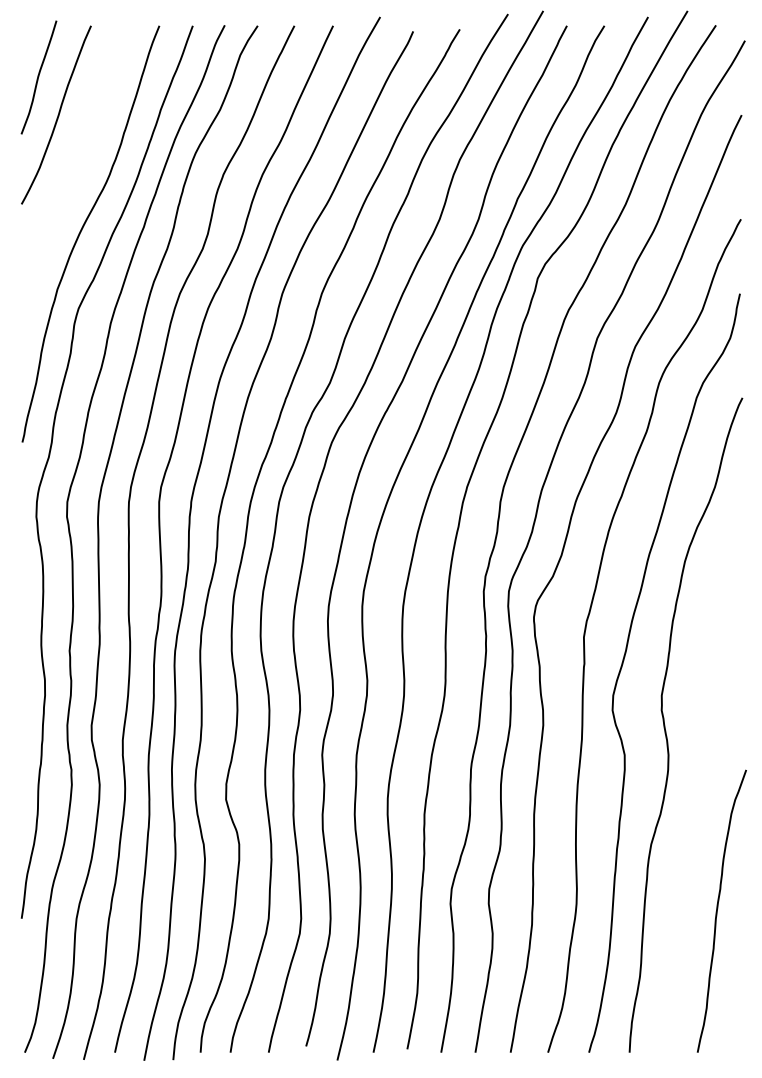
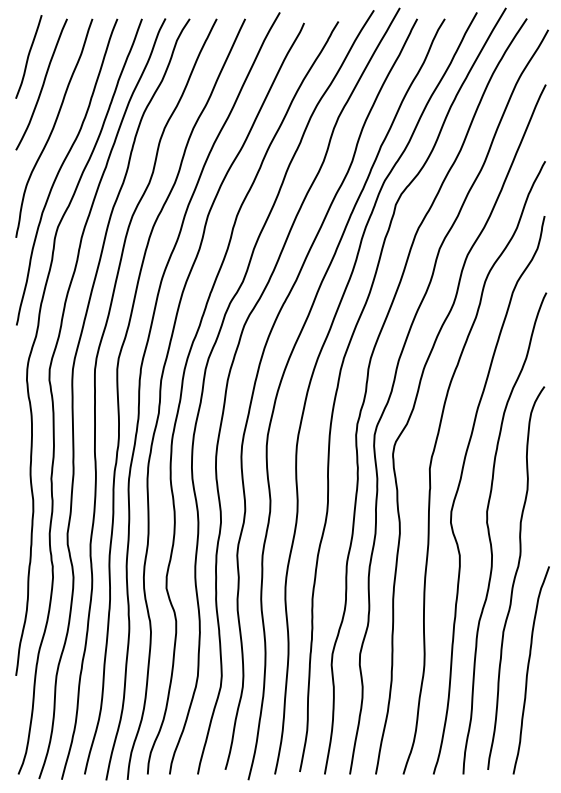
curve: (73, 174) -> (54, 128), added
curve: (700, 785) -> (515, 577), added

